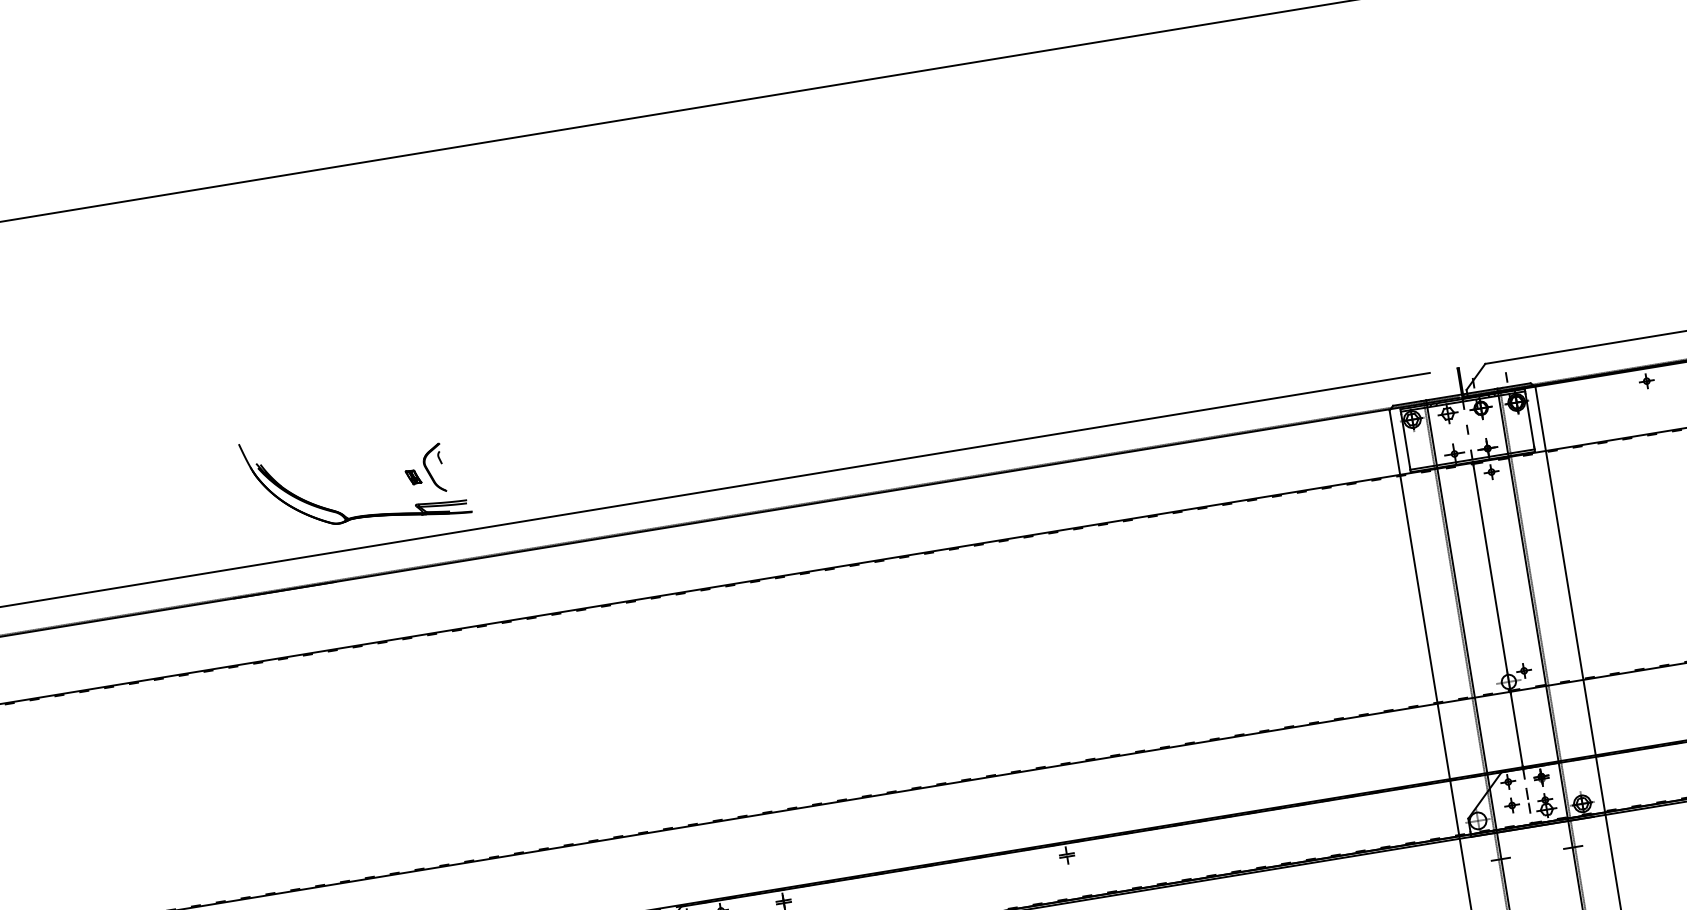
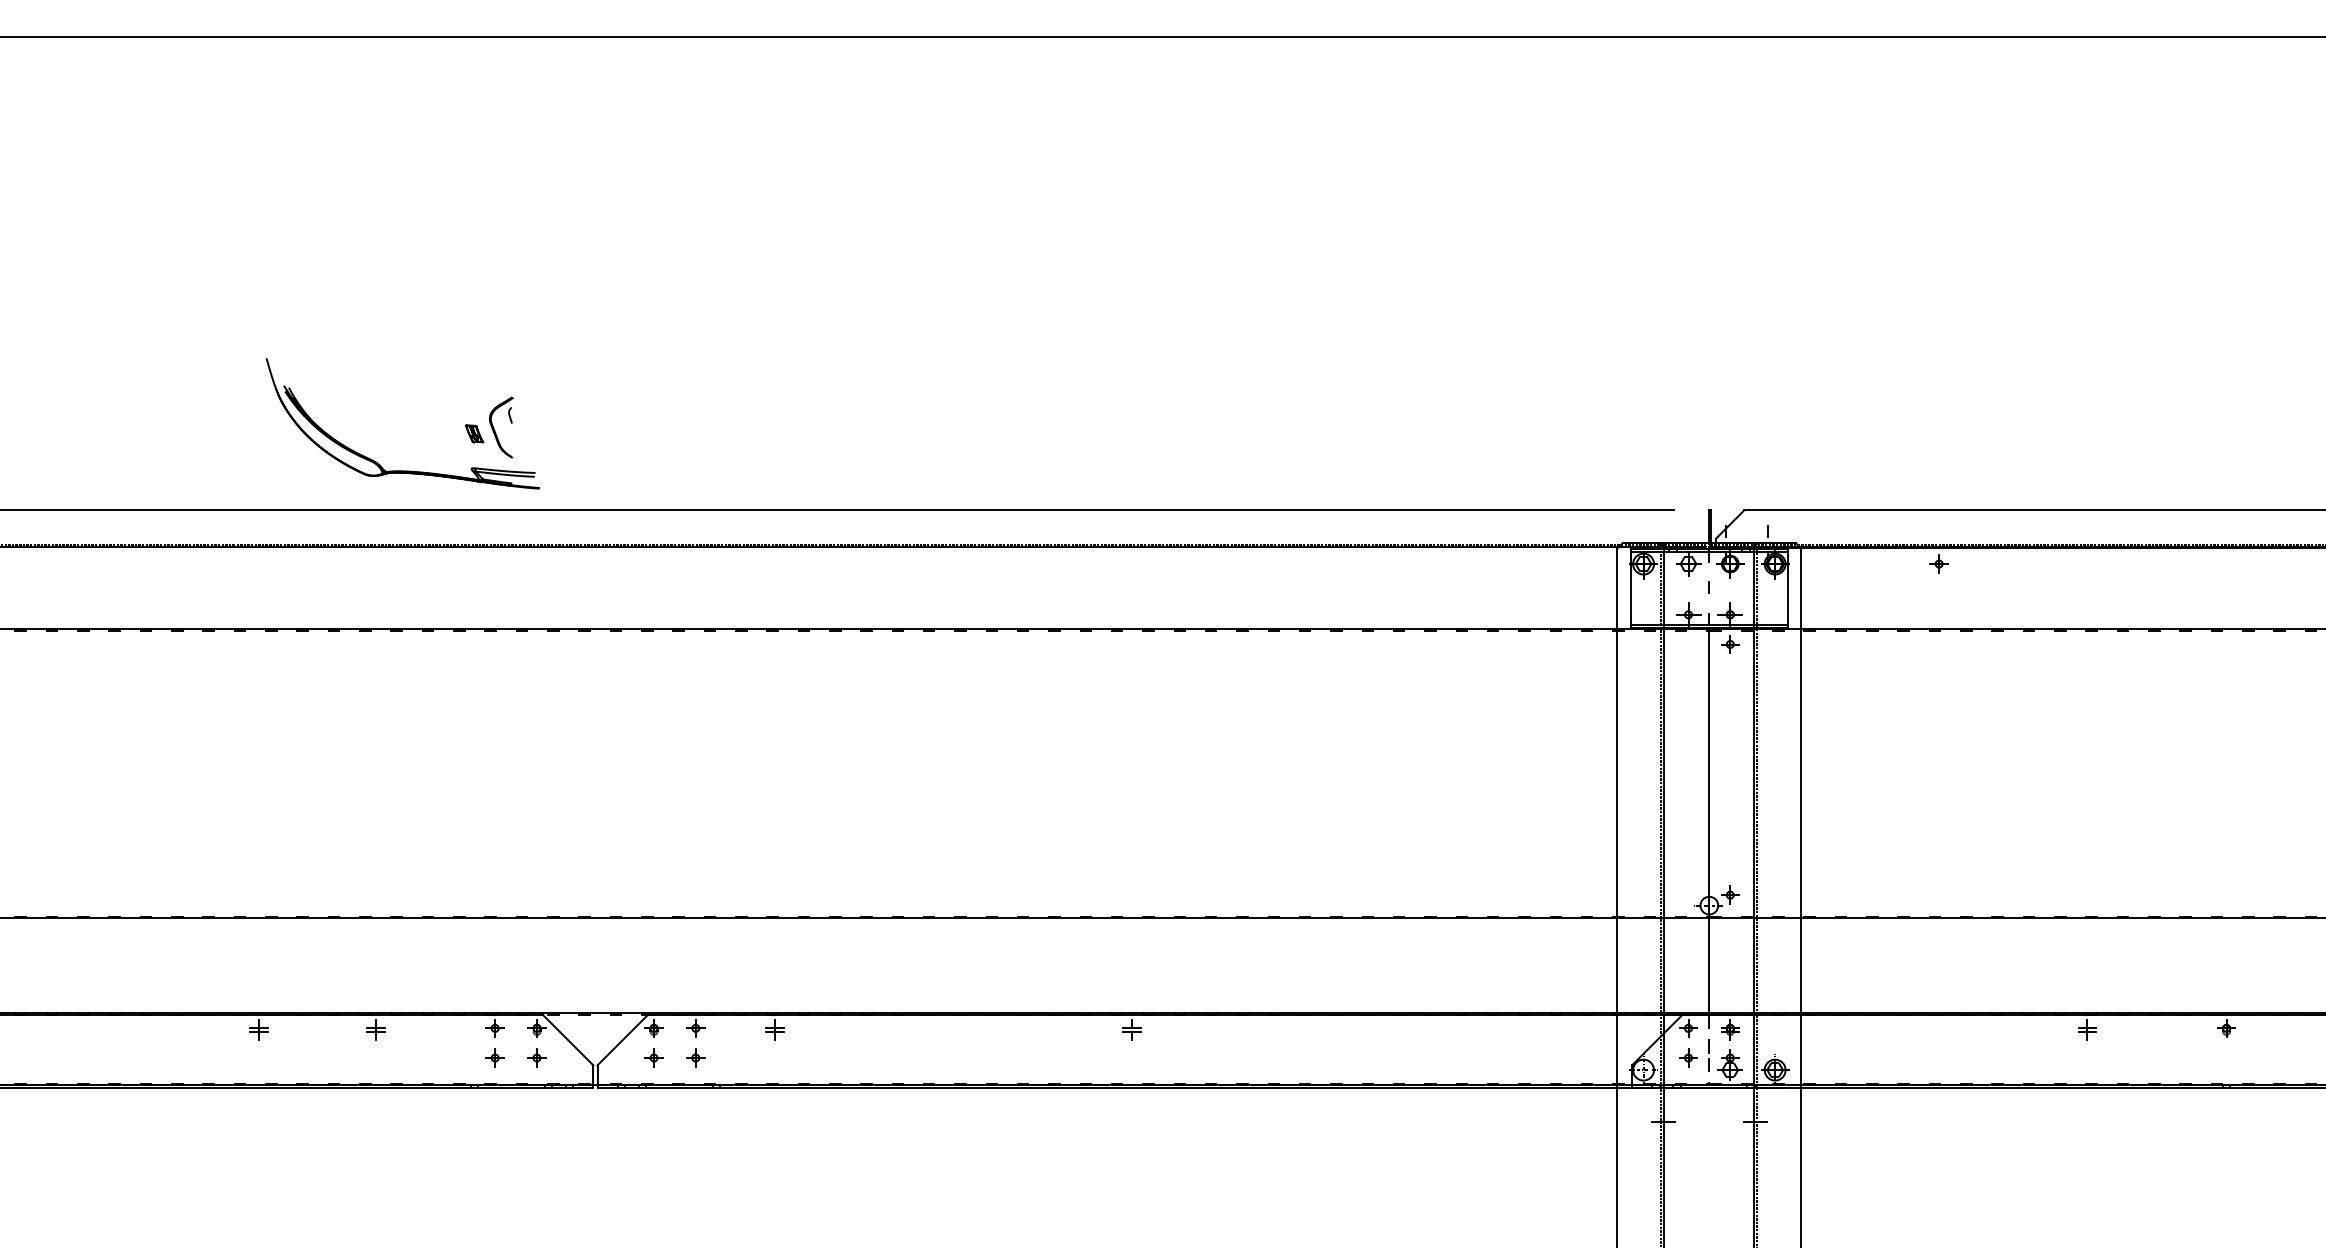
part: (339, 511) -> (376, 461), moved

